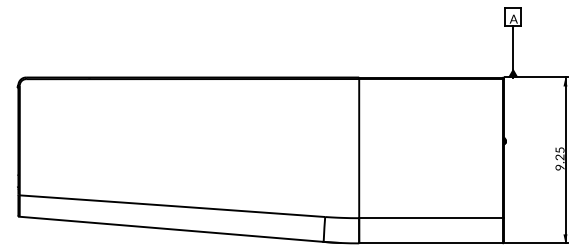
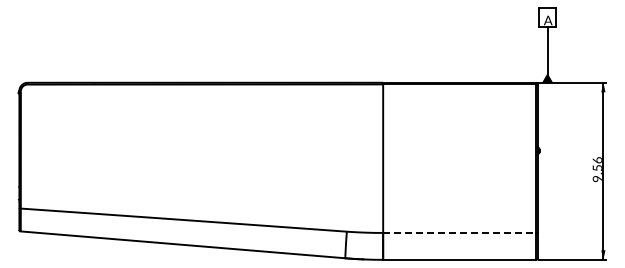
text: (559, 154) -> (596, 164), 9.25 -> 9.56
line: (430, 217) -> (459, 232), solid -> dashed

